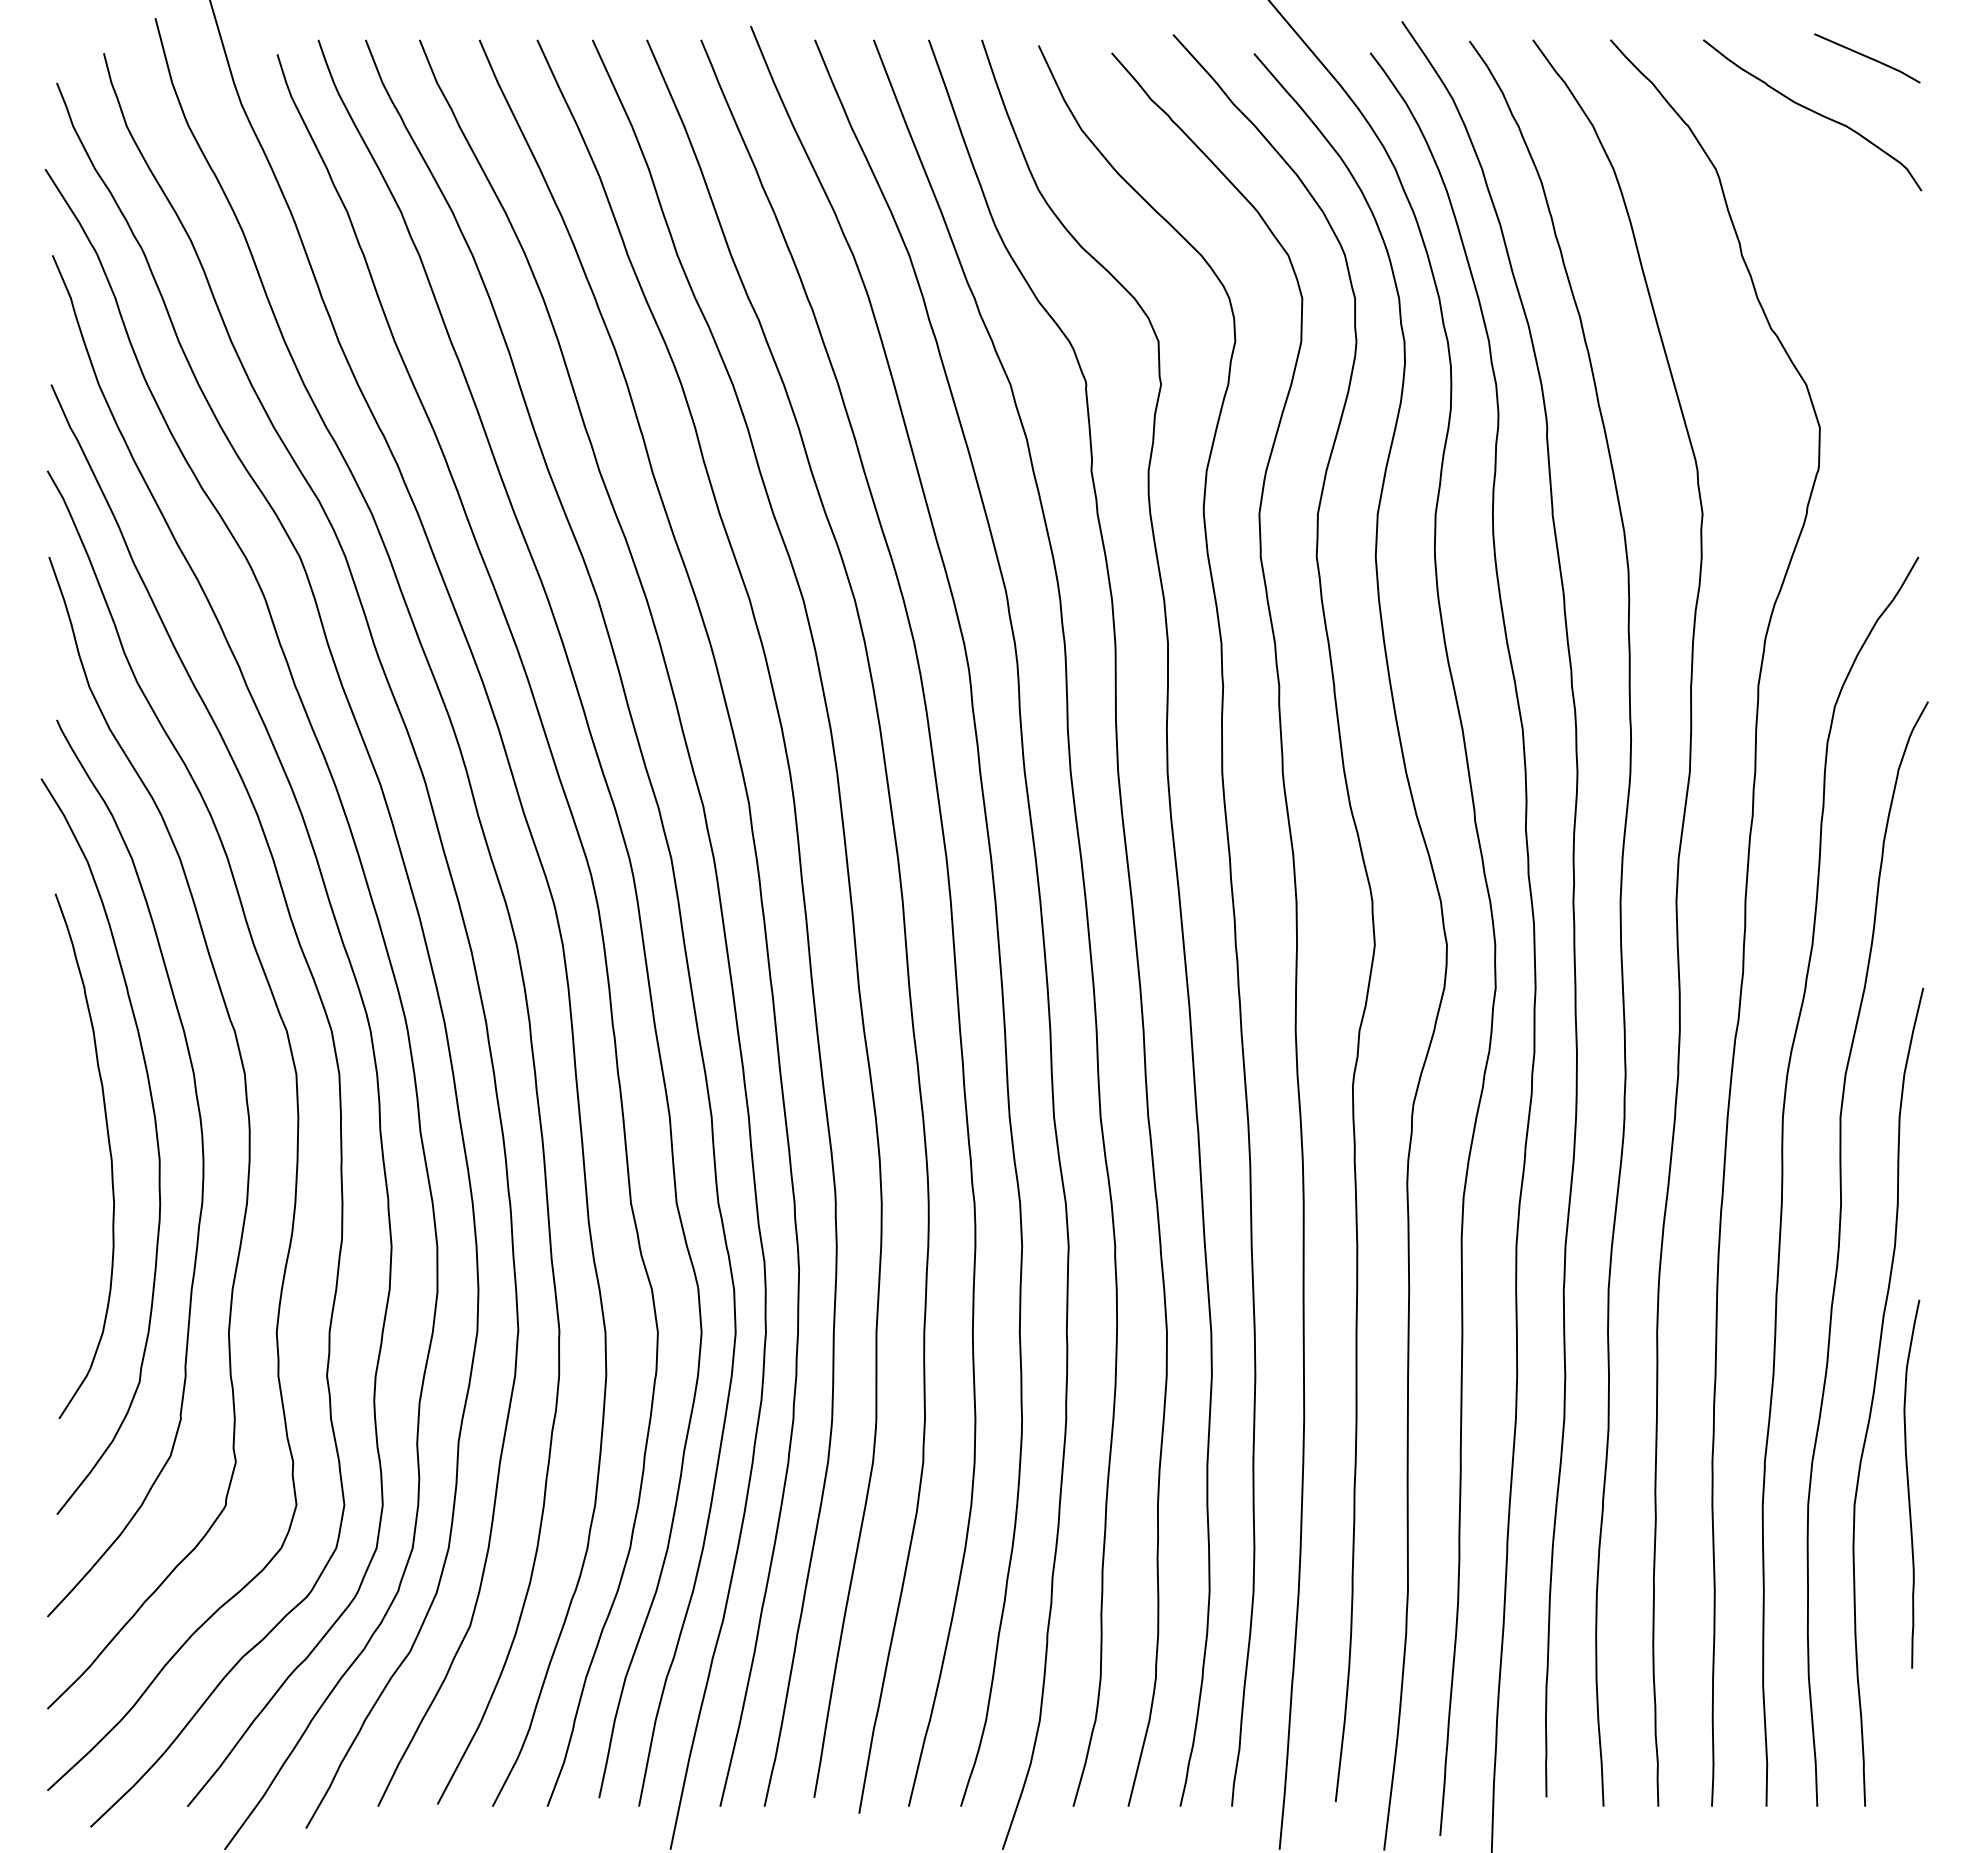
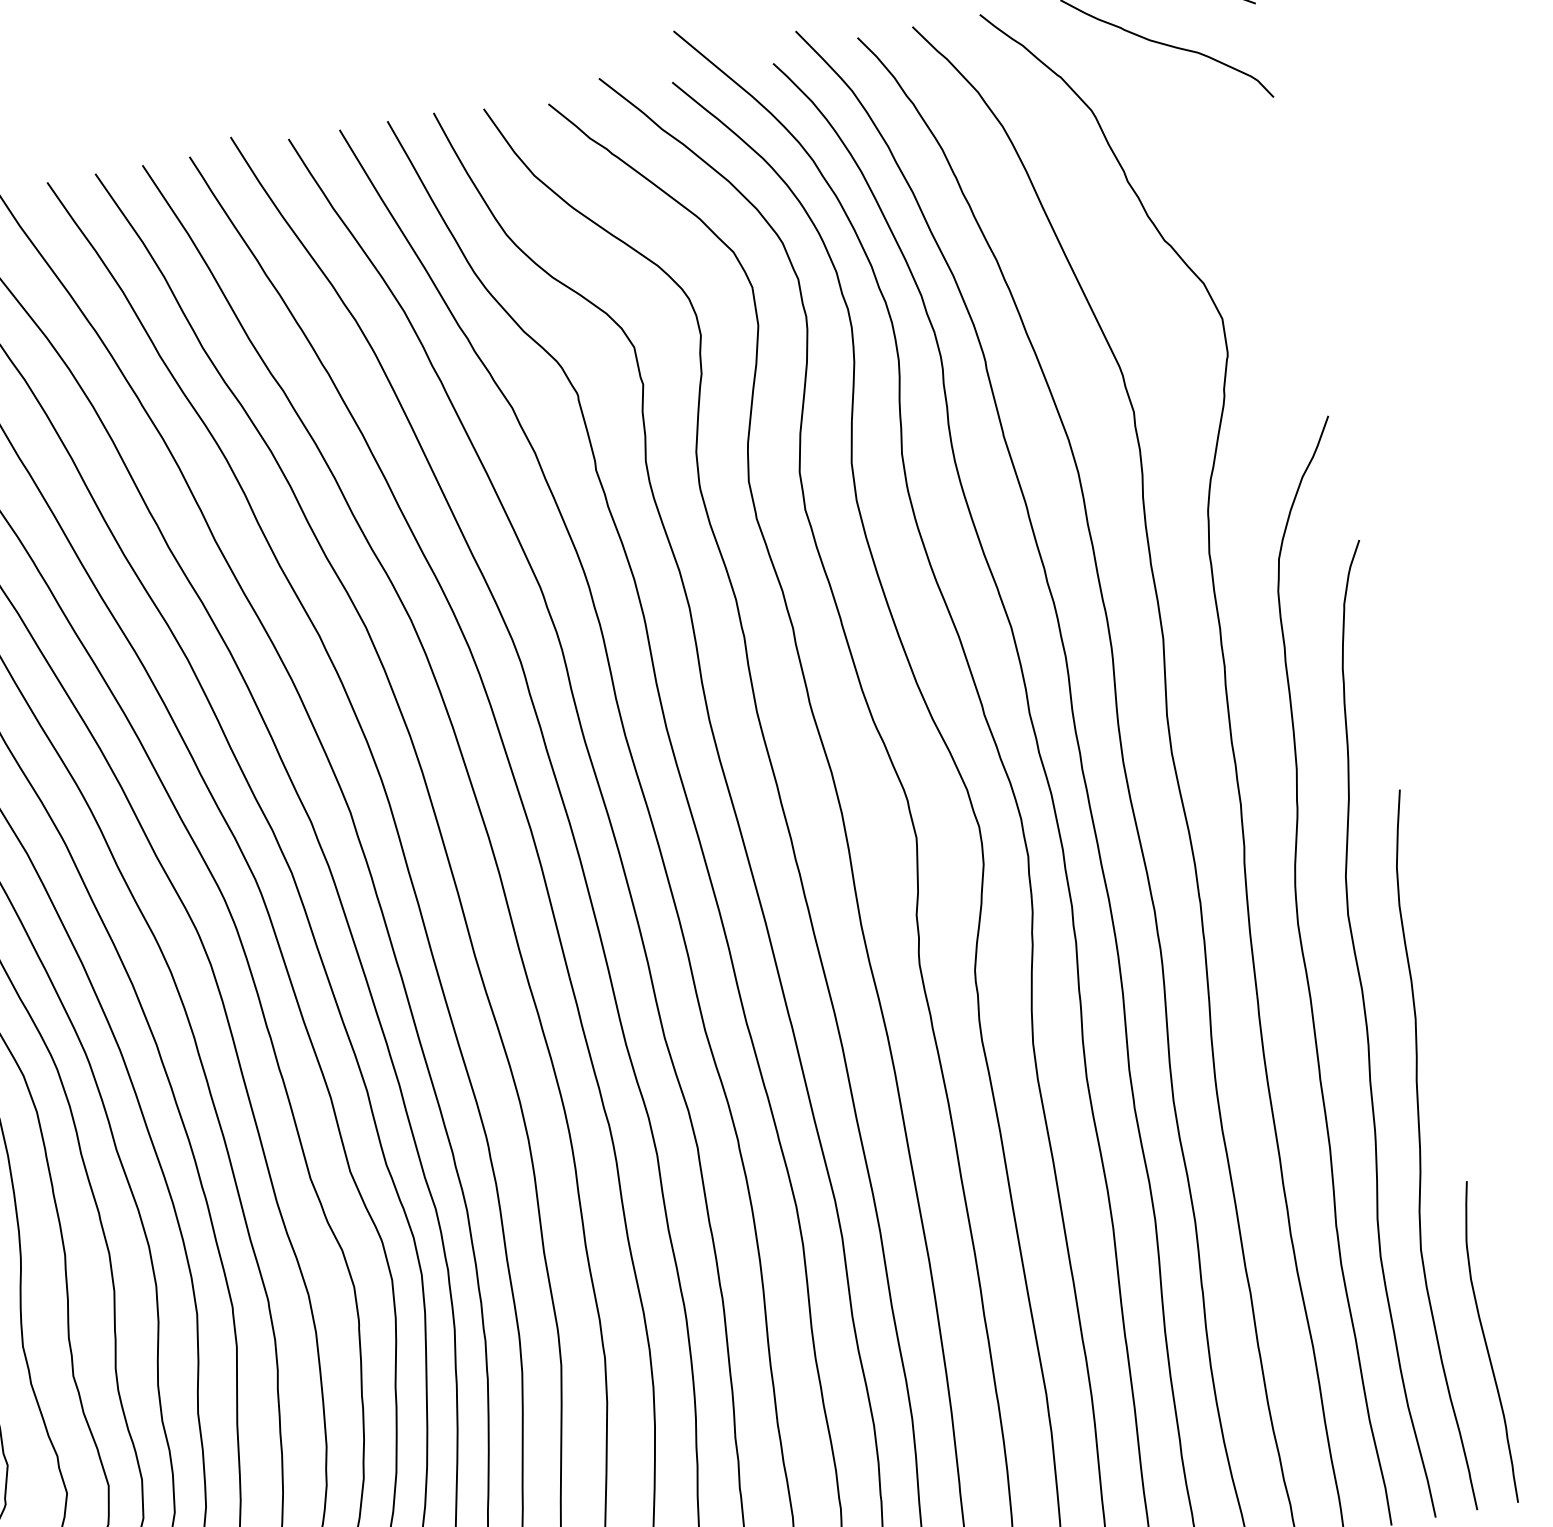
curve: (1909, 1485) -> (1487, 1344), moved

